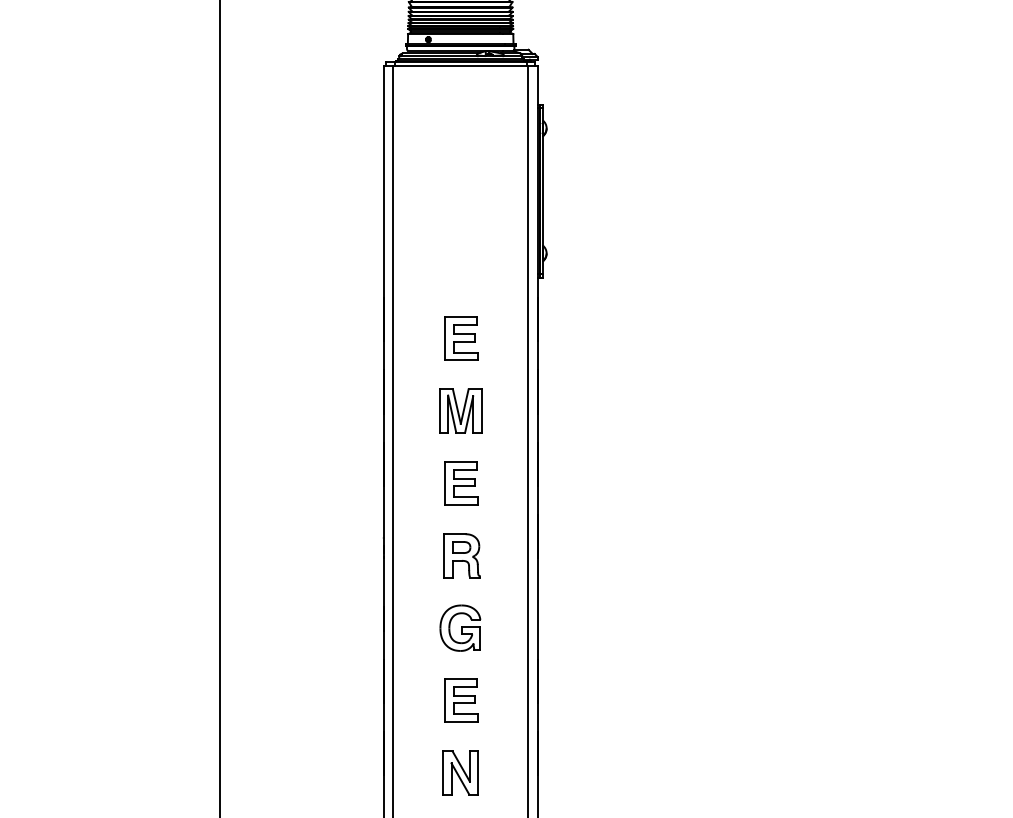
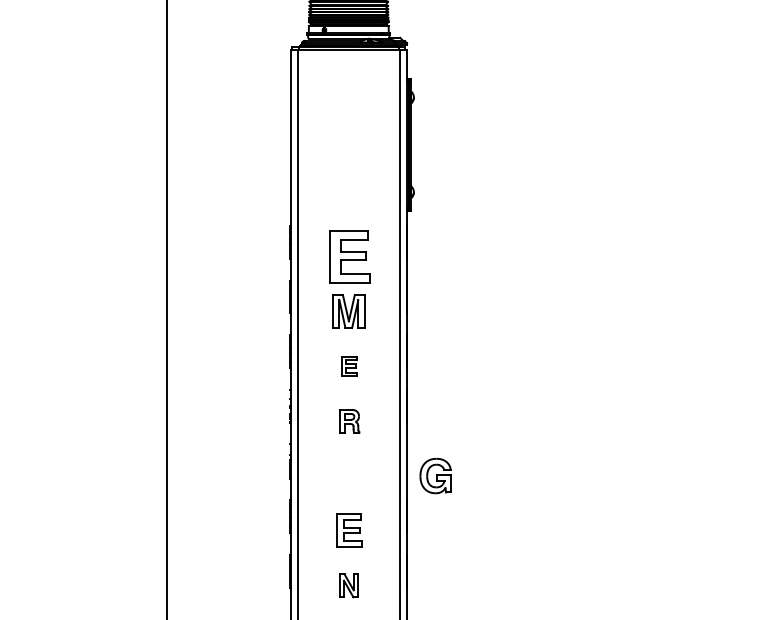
part: (461, 338) -> (349, 256), size x1.6
part: (461, 483) -> (349, 366), size x0.6
part: (461, 556) -> (349, 421), size x0.7
part: (460, 627) -> (435, 475), moved
part: (460, 772) -> (348, 585), size x0.7

